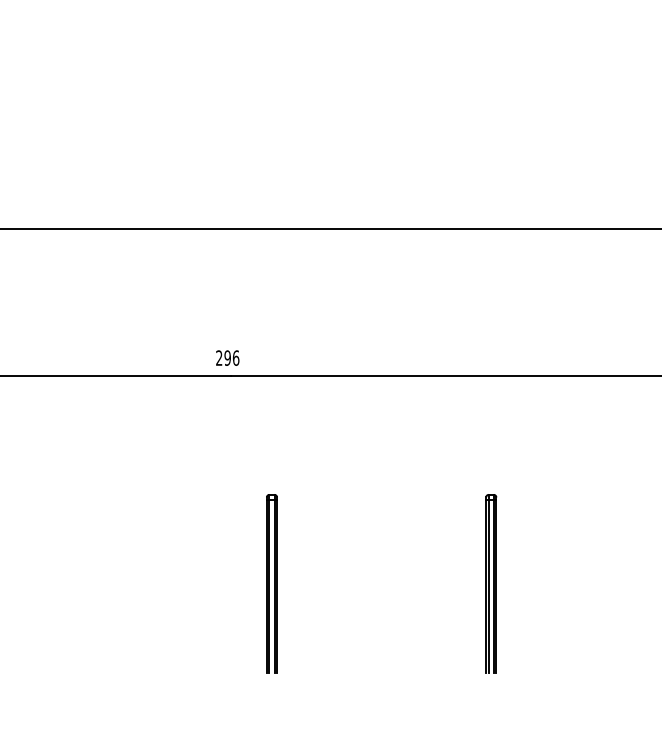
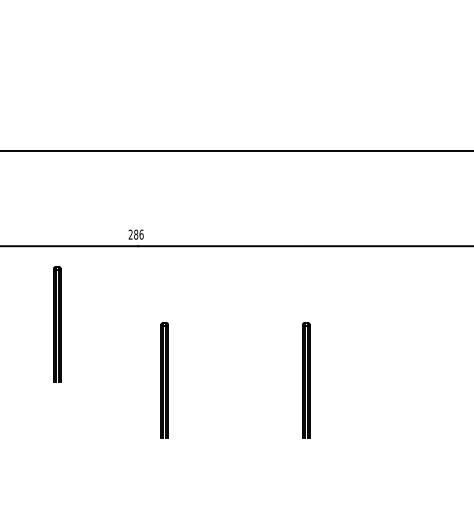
text: (228, 357) -> (136, 234), 296 -> 286
part: (105, 497) -> (57, 324), added

